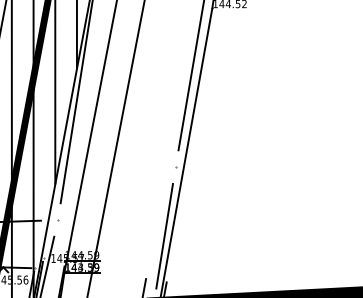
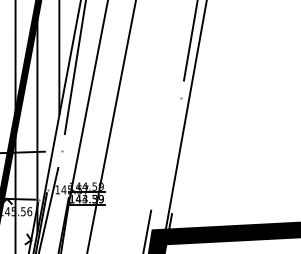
line: (164, 235) -> (169, 166), removed

